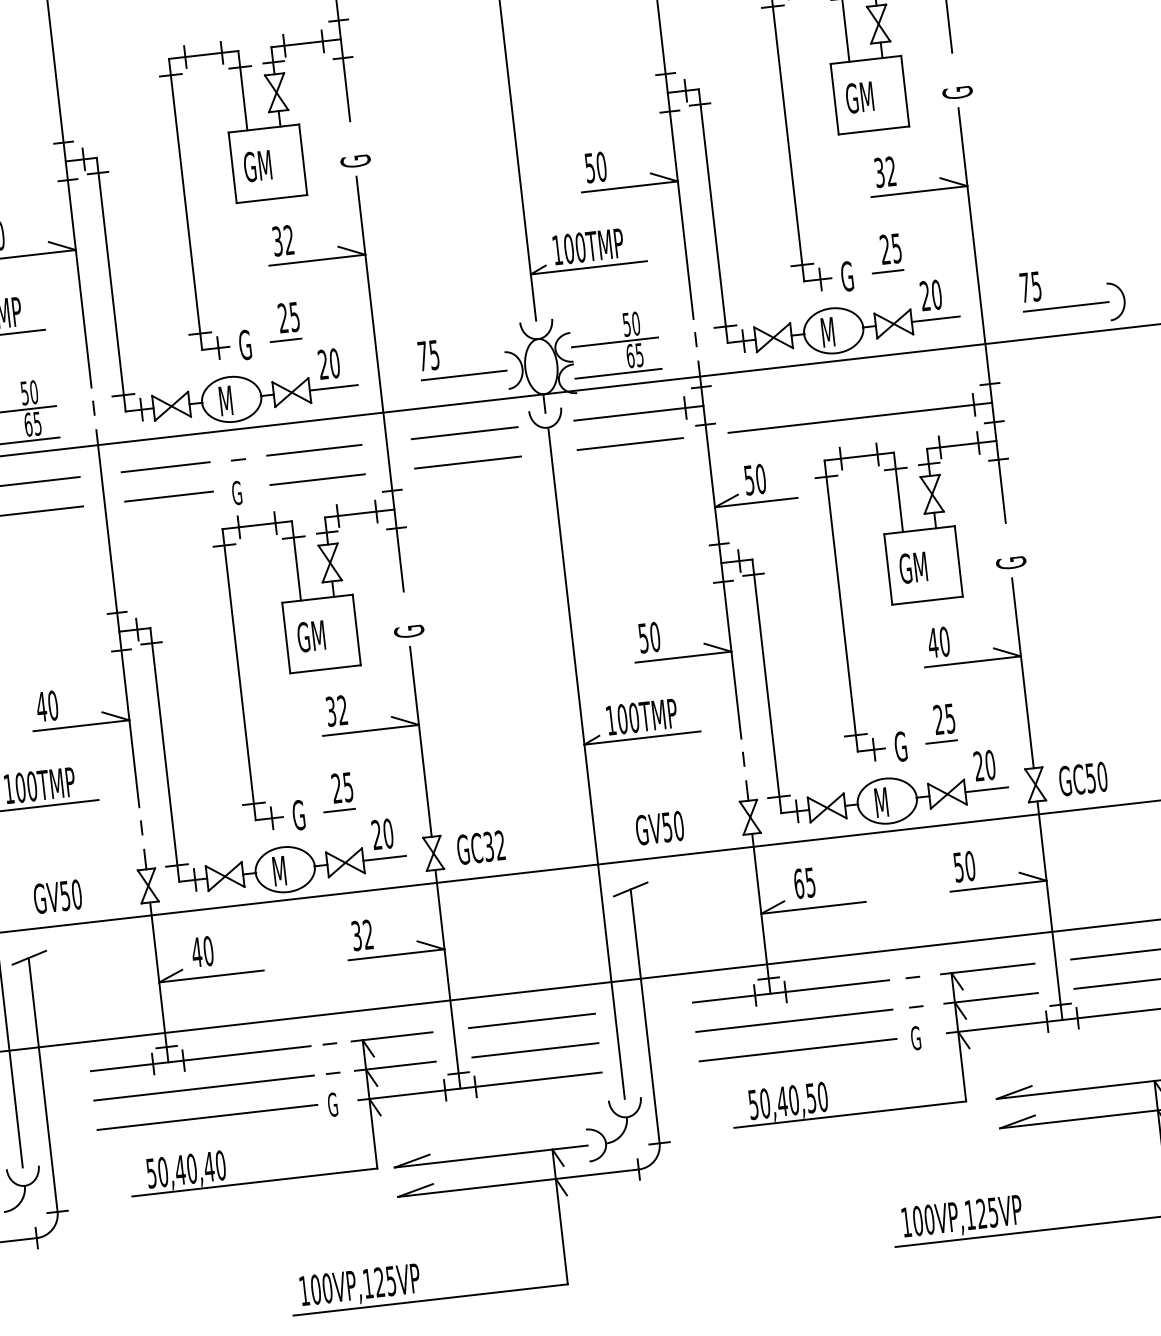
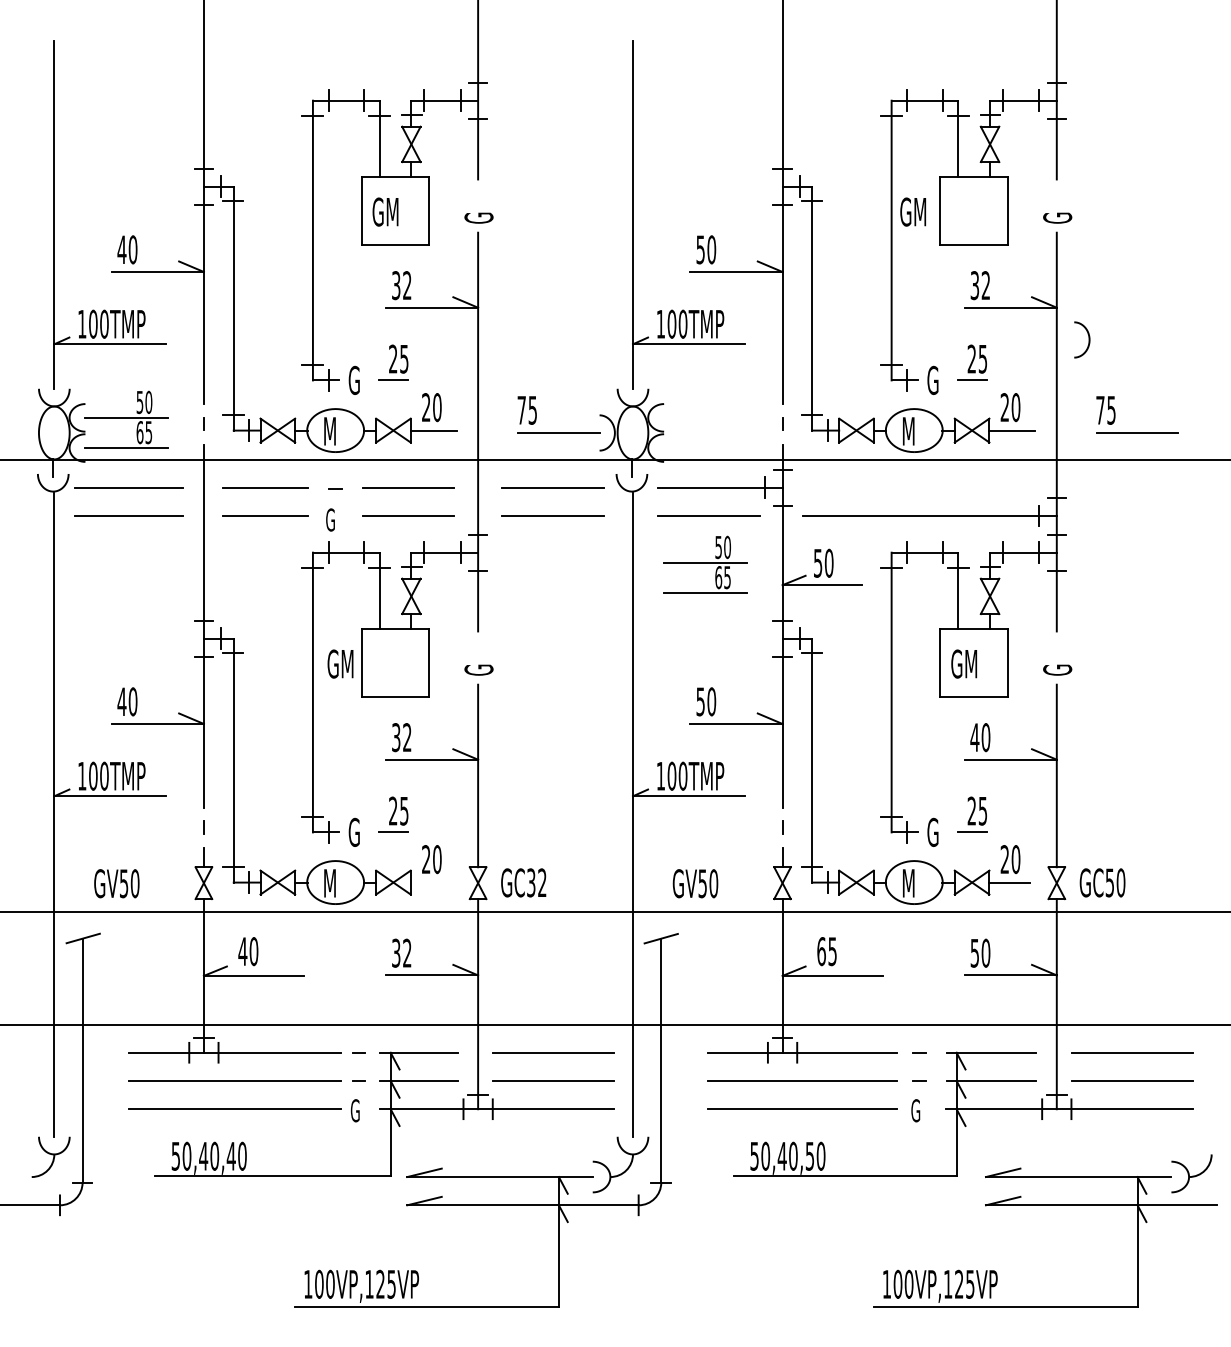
text: (859, 96) -> (913, 211), moved
curve: (1123, 299) -> (1088, 339), moved
part: (615, 344) -> (705, 564), moved
text: (311, 635) -> (340, 663), moved
line: (383, 858) -> (430, 882), removed

